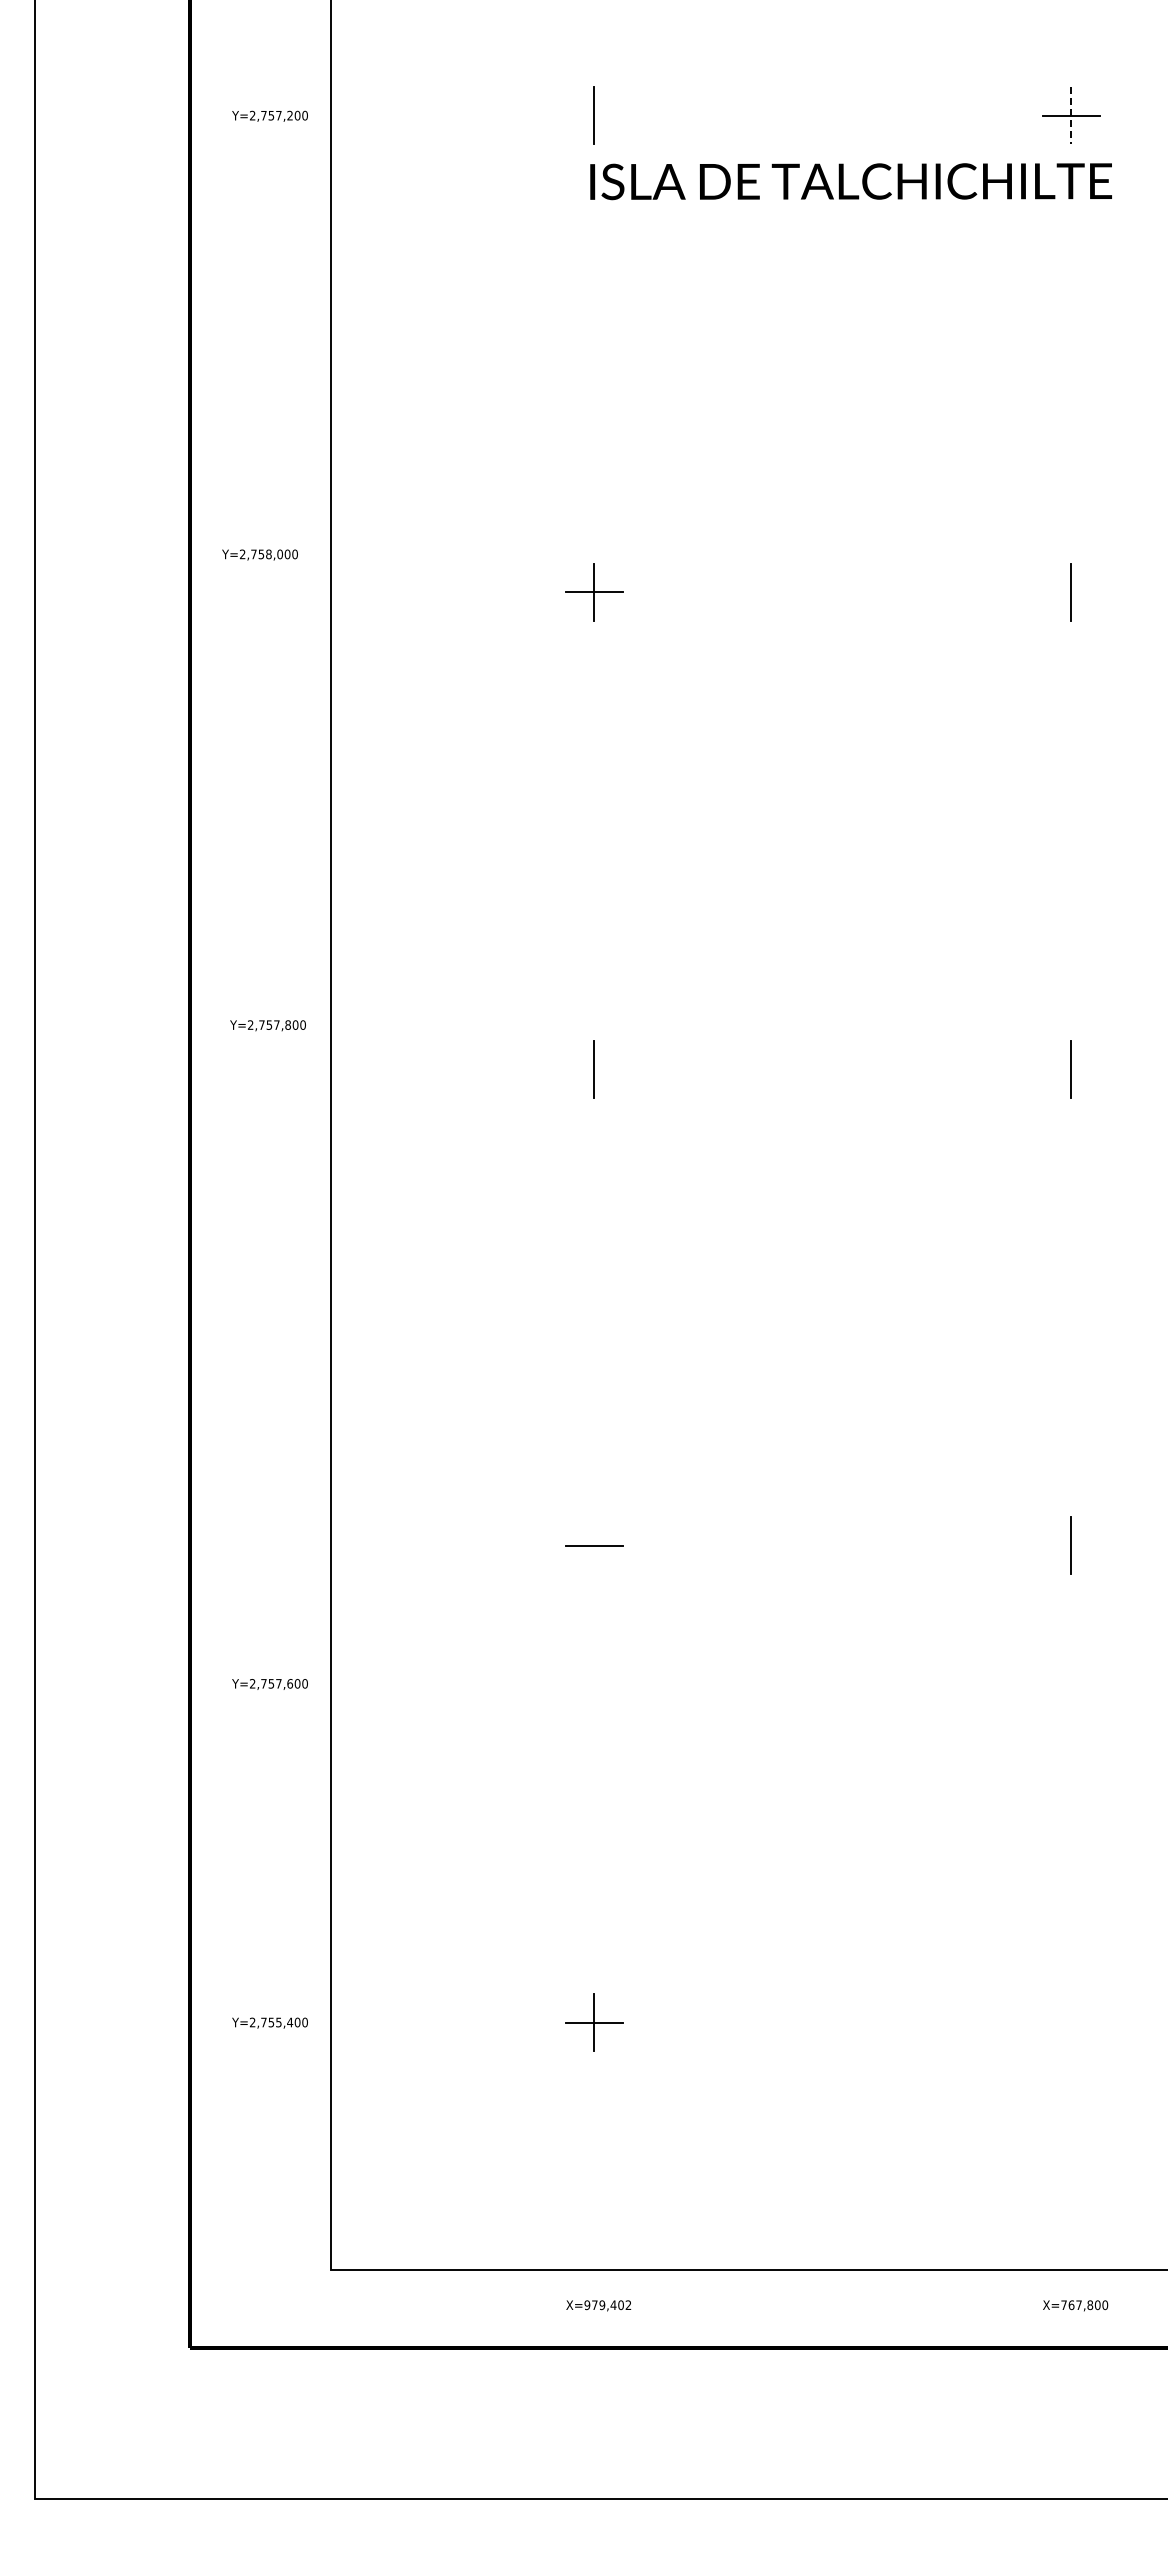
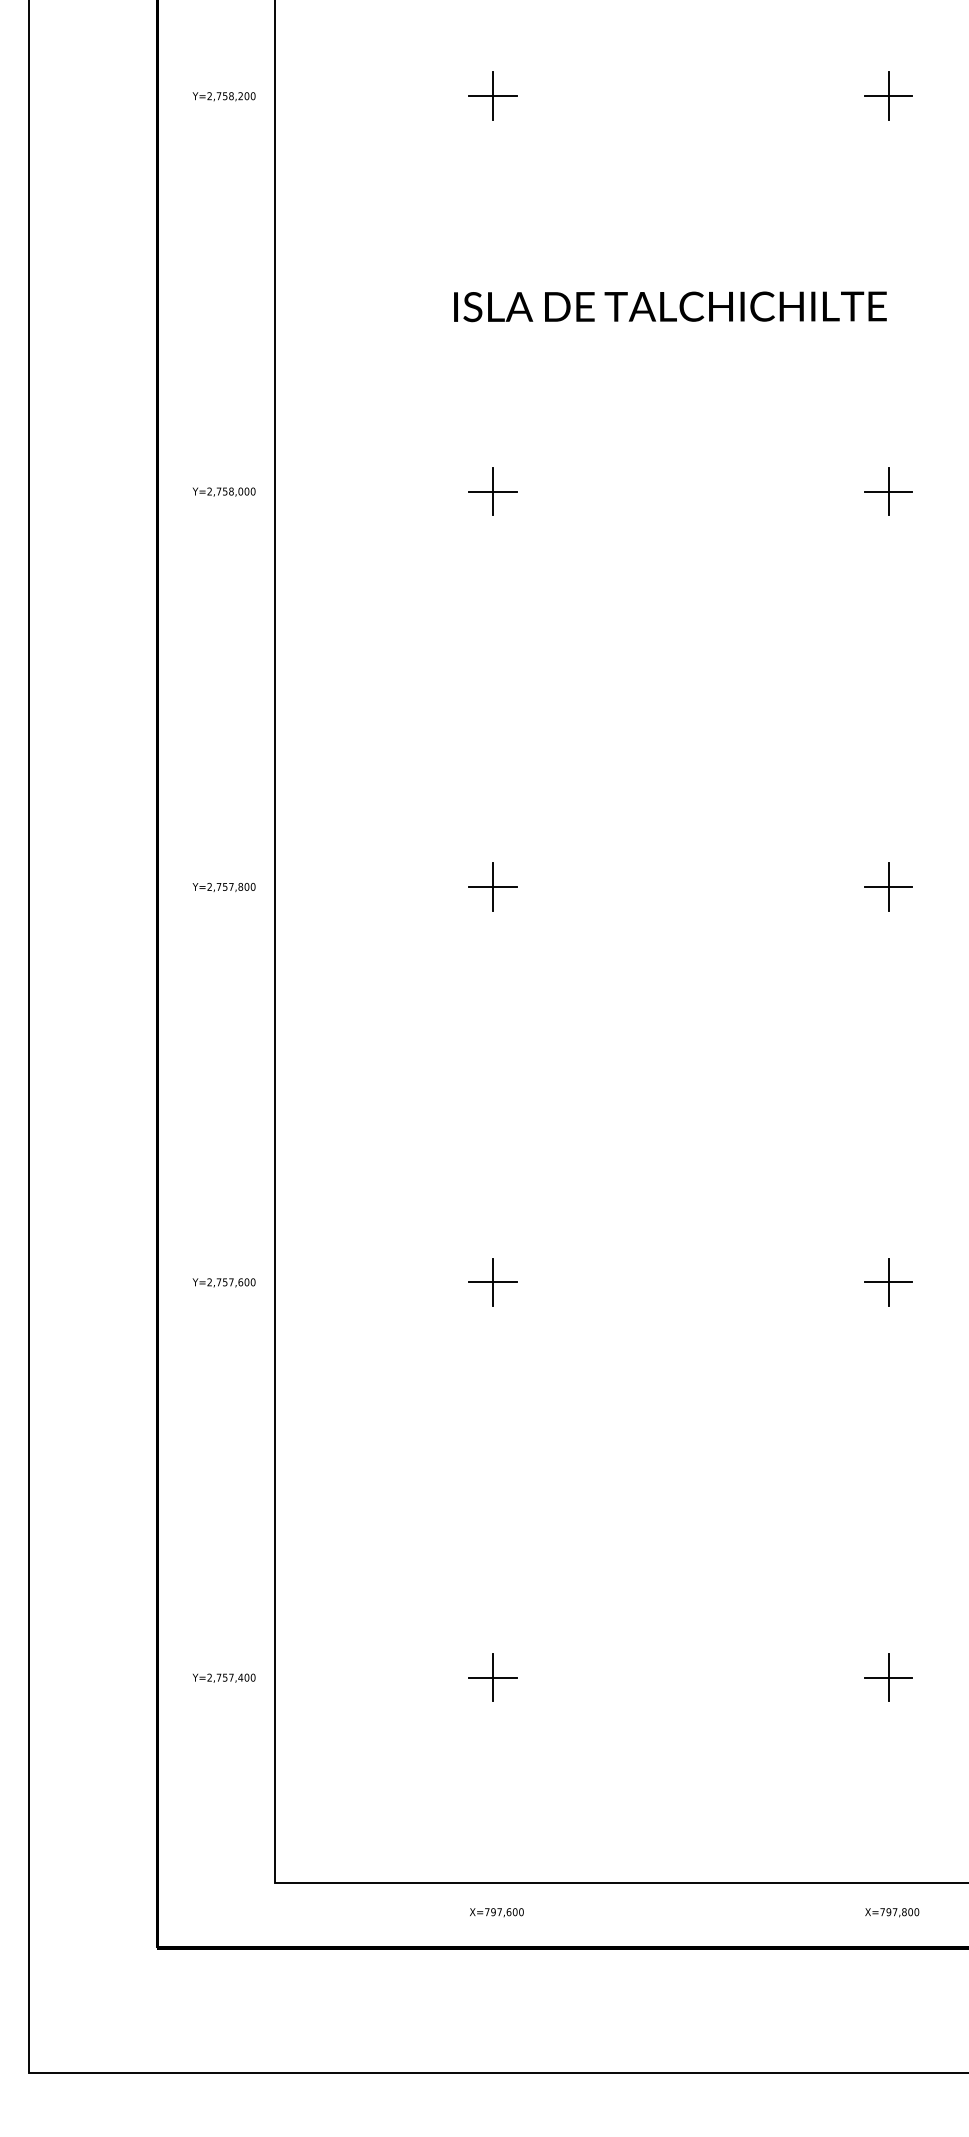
text: (278, 115) -> (231, 96), Y=2,757,200 -> Y=2,758,200
line: (594, 115) -> (493, 96), added
line: (1071, 115) -> (888, 96), dashed -> solid
text: (850, 181) -> (669, 306), moved
text: (259, 554) -> (223, 491), moved
line: (1070, 592) -> (888, 491), added
text: (267, 1025) -> (223, 887), moved
line: (594, 1069) -> (493, 887), added
line: (1070, 1069) -> (888, 887), added
line: (594, 1545) -> (493, 1282), added
line: (1070, 1545) -> (888, 1282), added
text: (269, 1684) -> (223, 1282), moved
text: (278, 2022) -> (231, 1677), Y=2,755,400 -> Y=2,757,400
part: (1071, 2022) -> (888, 1677), added
text: (607, 2305) -> (503, 1912), X=979,402 -> X=797,600
text: (1071, 2305) -> (888, 1912), X=767,800 -> X=797,800

